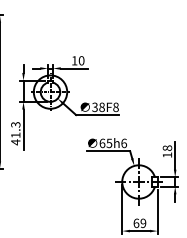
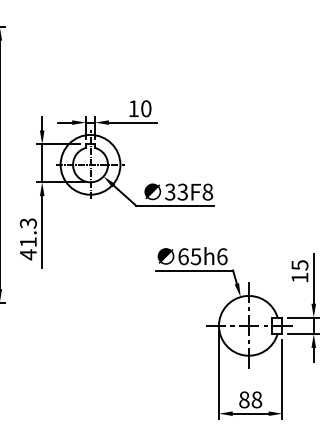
text: (101, 107) -> (181, 192), 38F8 -> 33F8
text: (166, 147) -> (298, 264), 18 -> 15
text: (139, 222) -> (249, 398), 69 -> 88

